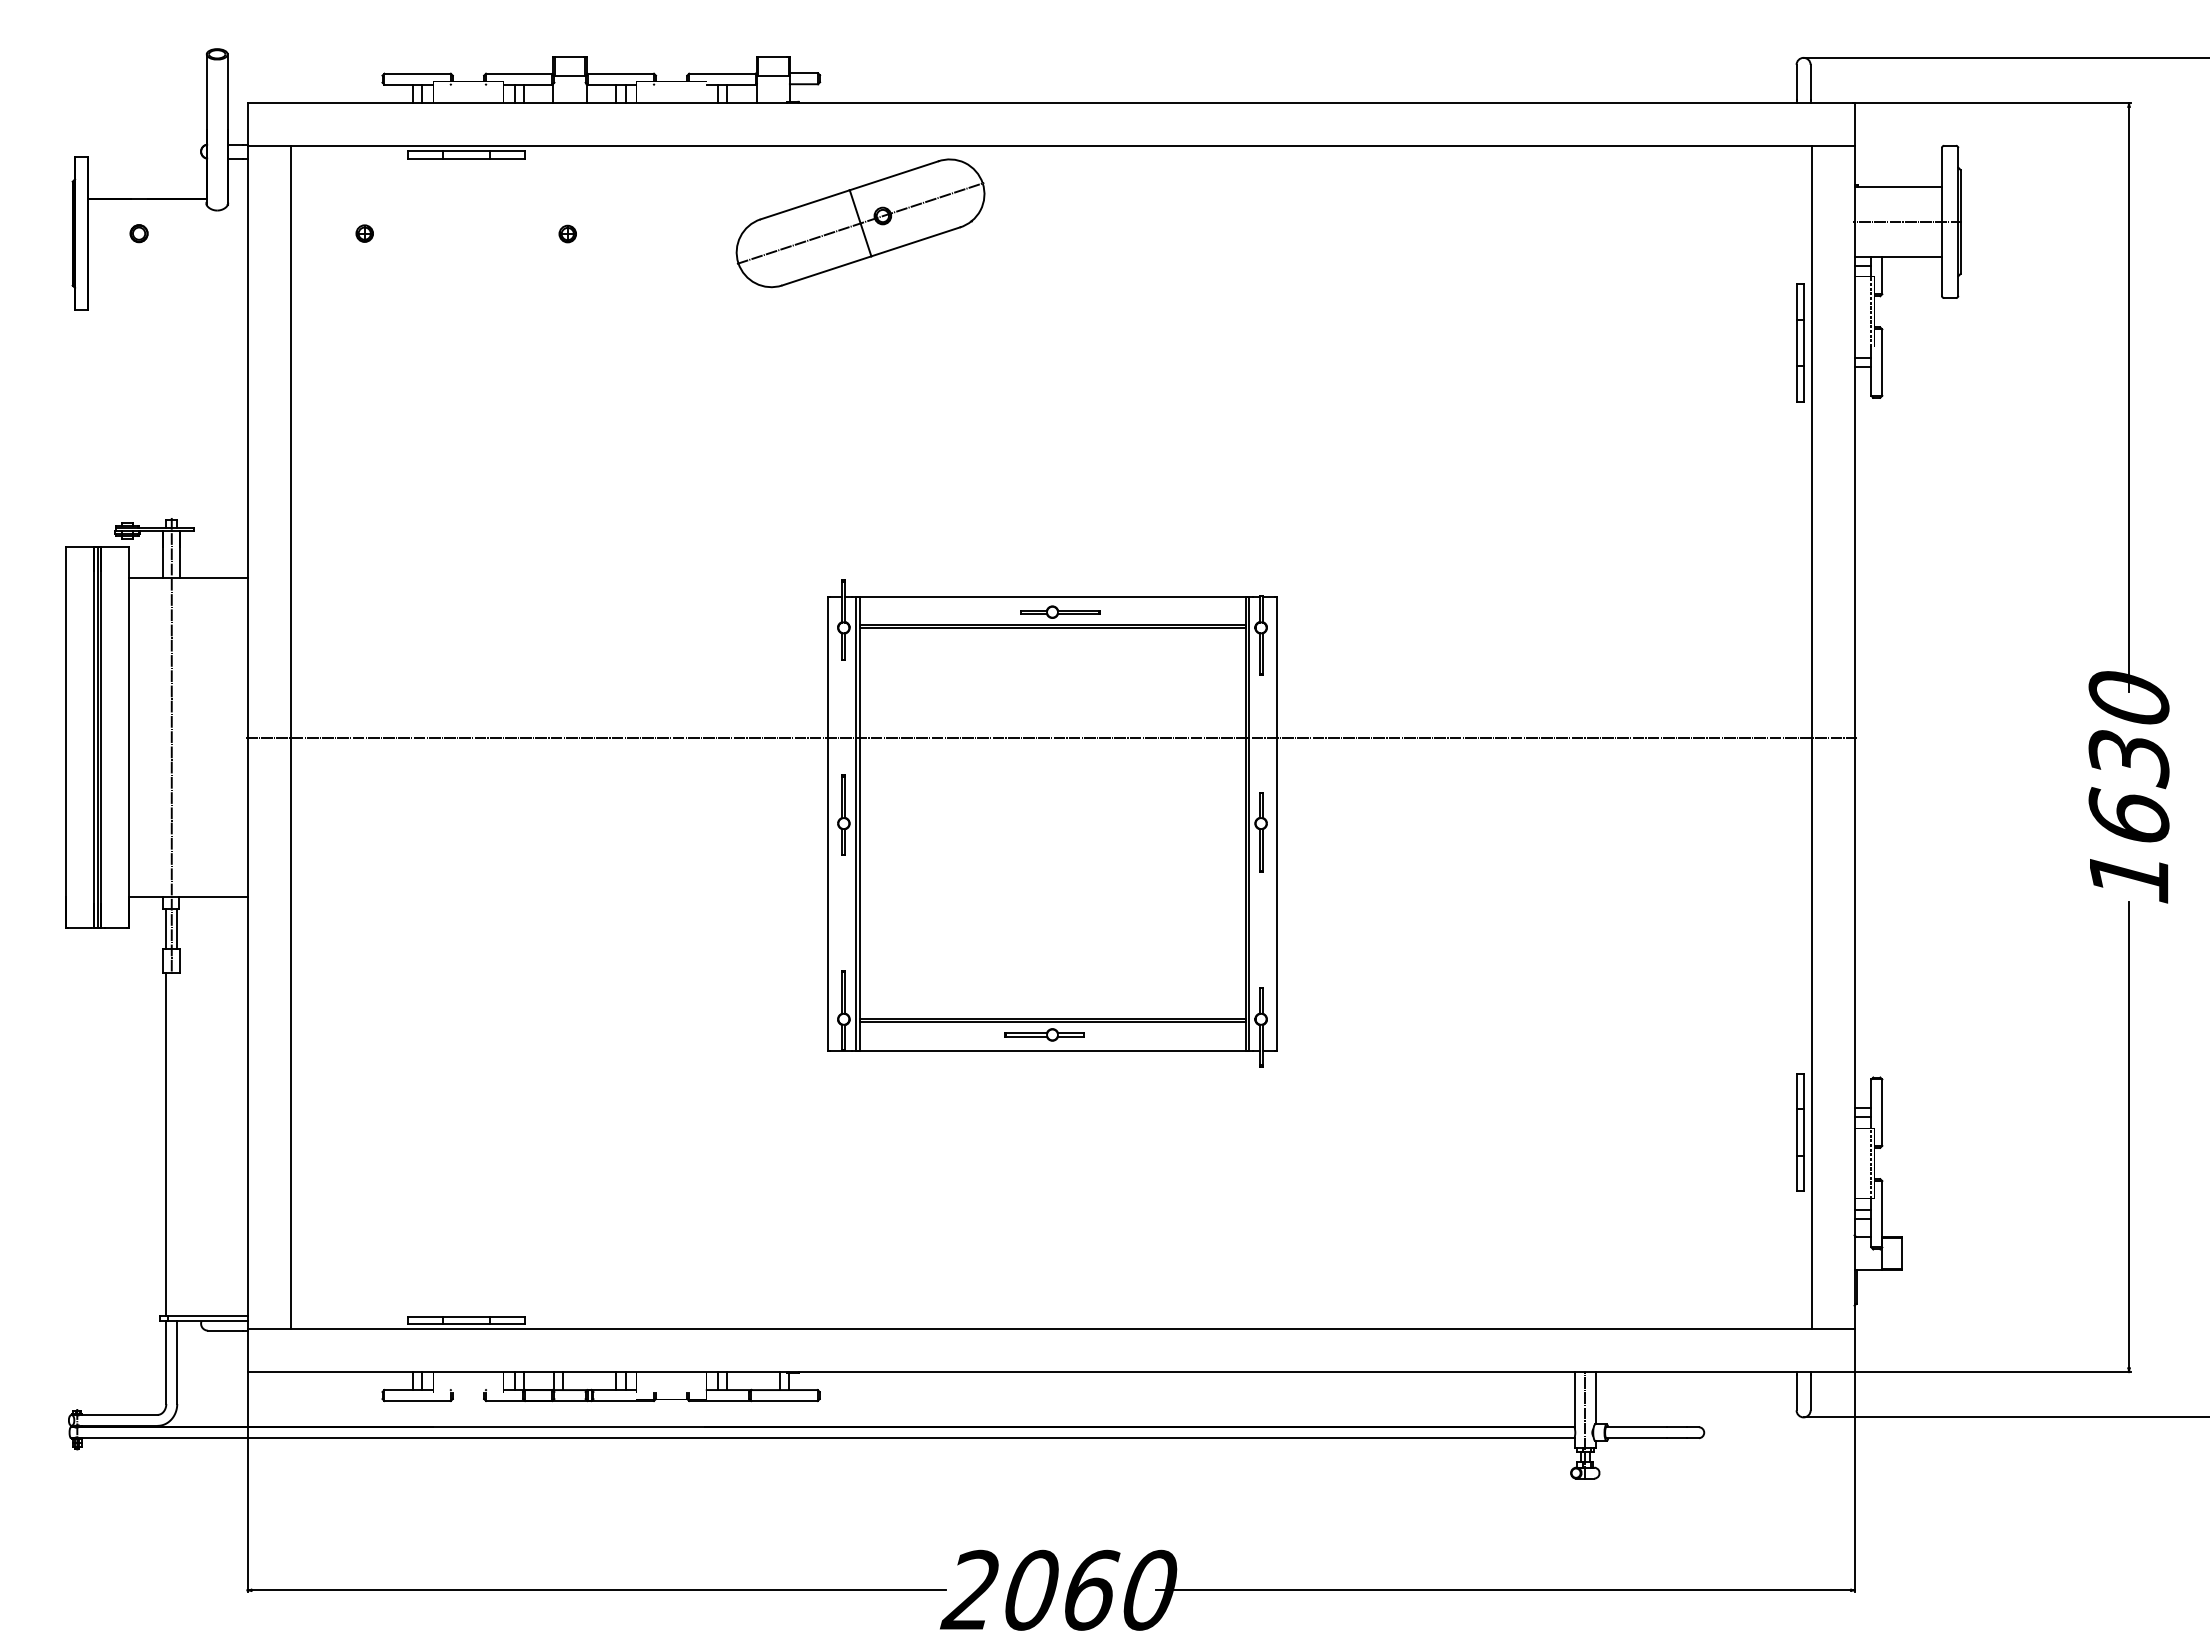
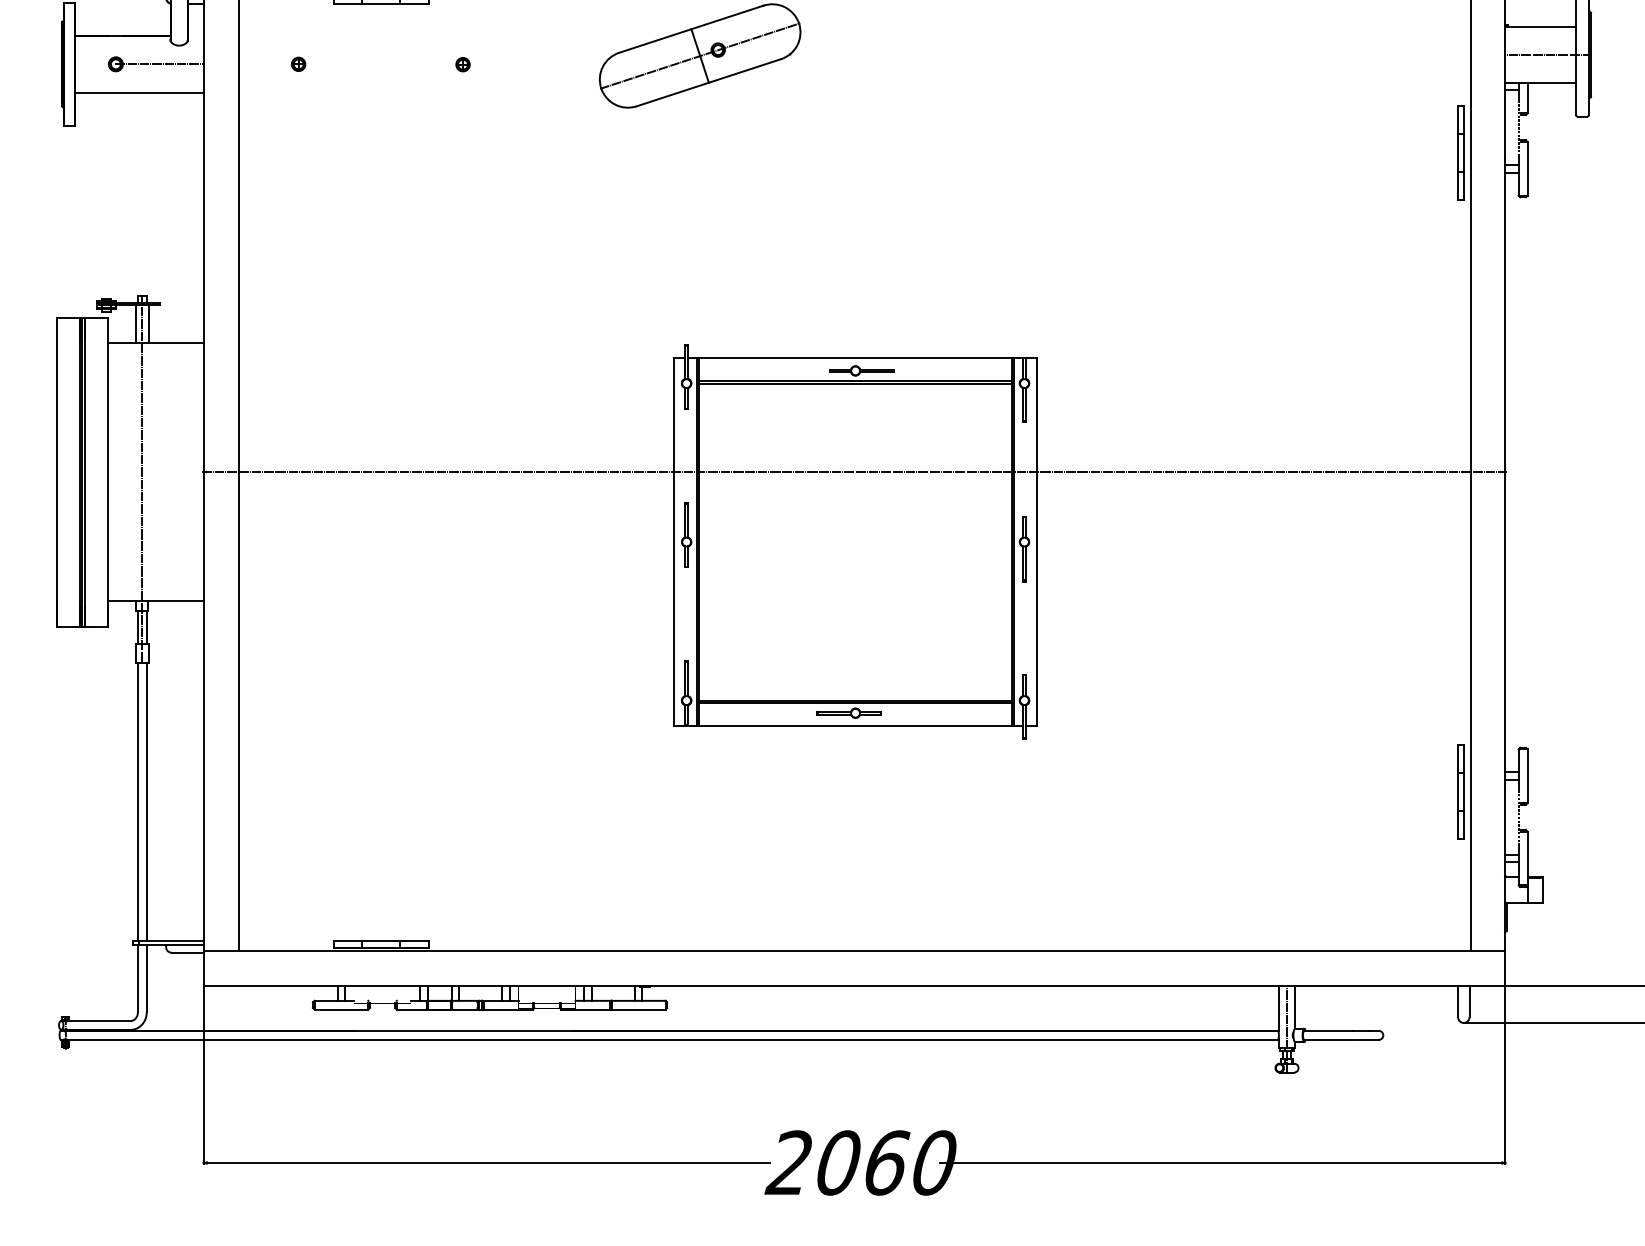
line: (193, 233) -> (159, 64), added
line: (167, 268) -> (138, 92), added
line: (177, 1144) -> (146, 801), added

